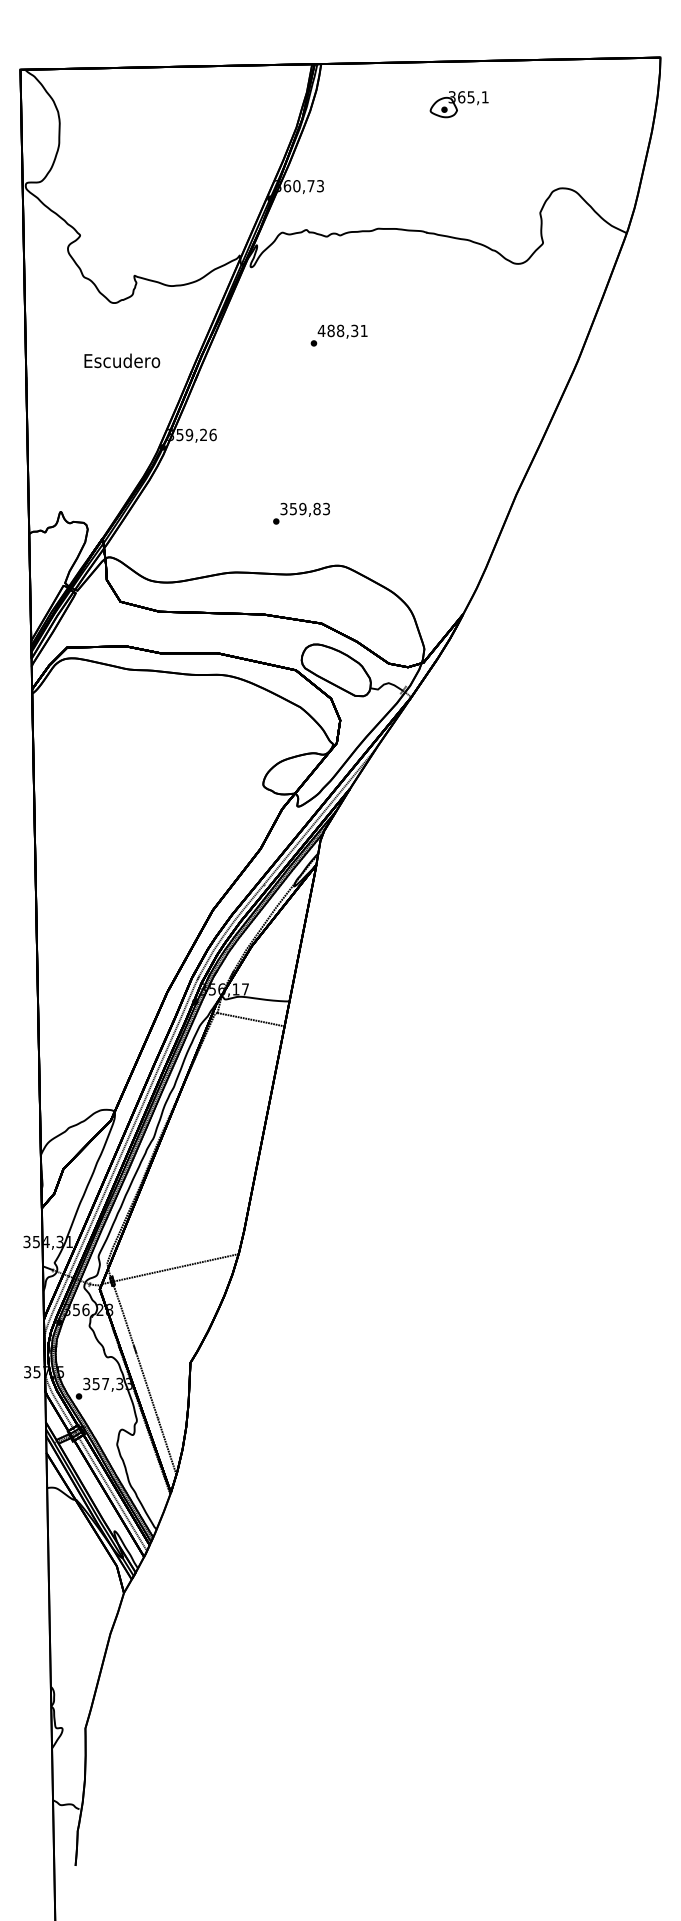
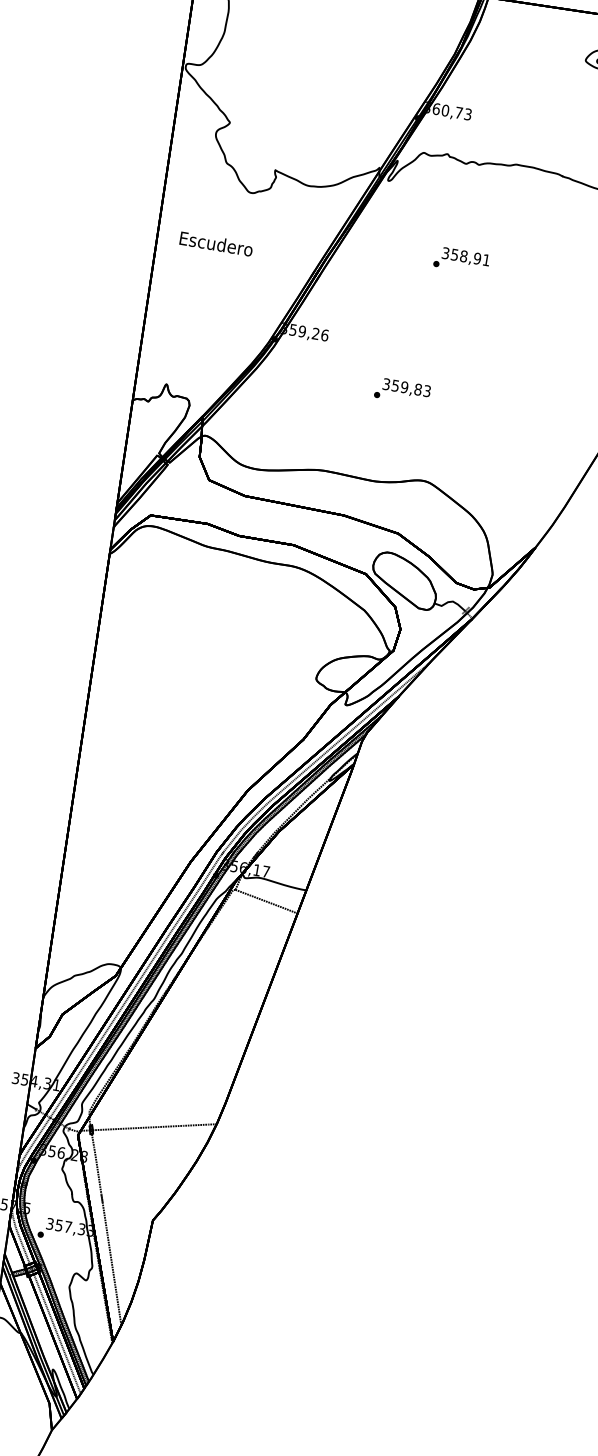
text: (337, 330) -> (461, 255), 488,31 -> 358,91
text: (122, 360) -> (216, 243), moved
text: (301, 513) -> (402, 391), moved

